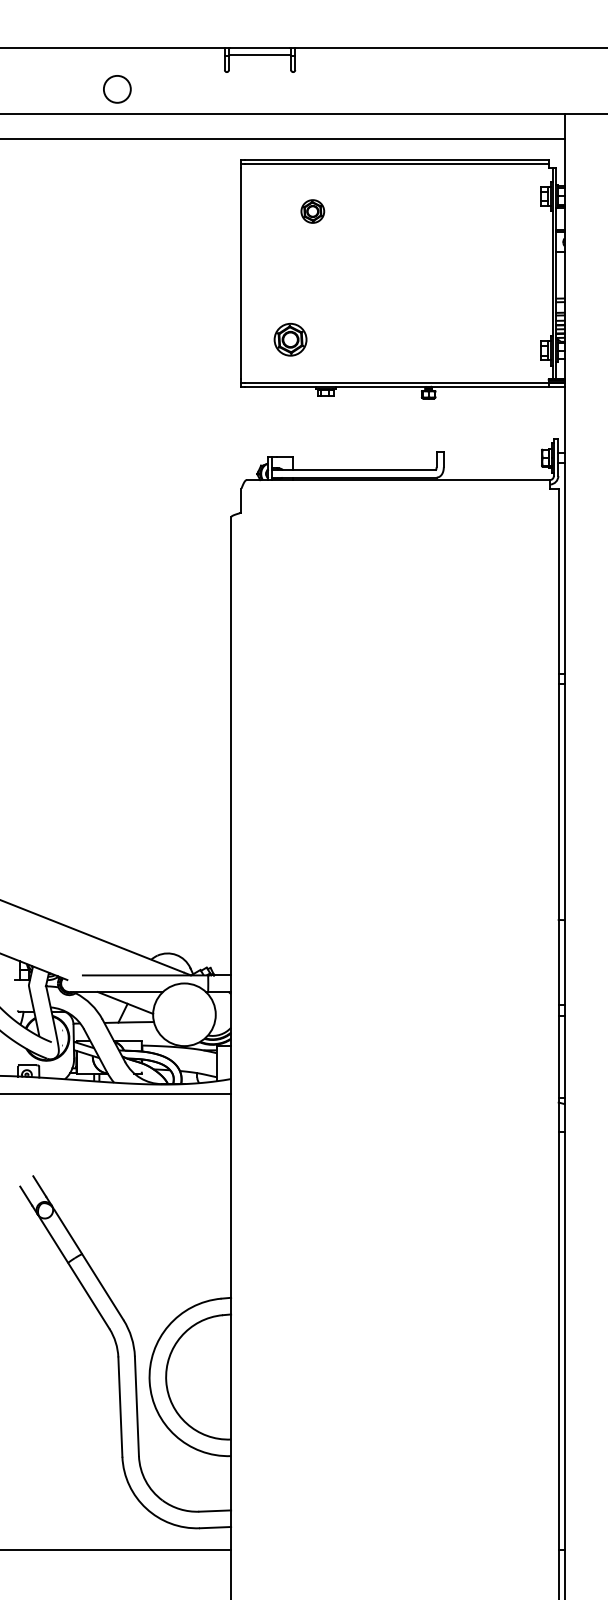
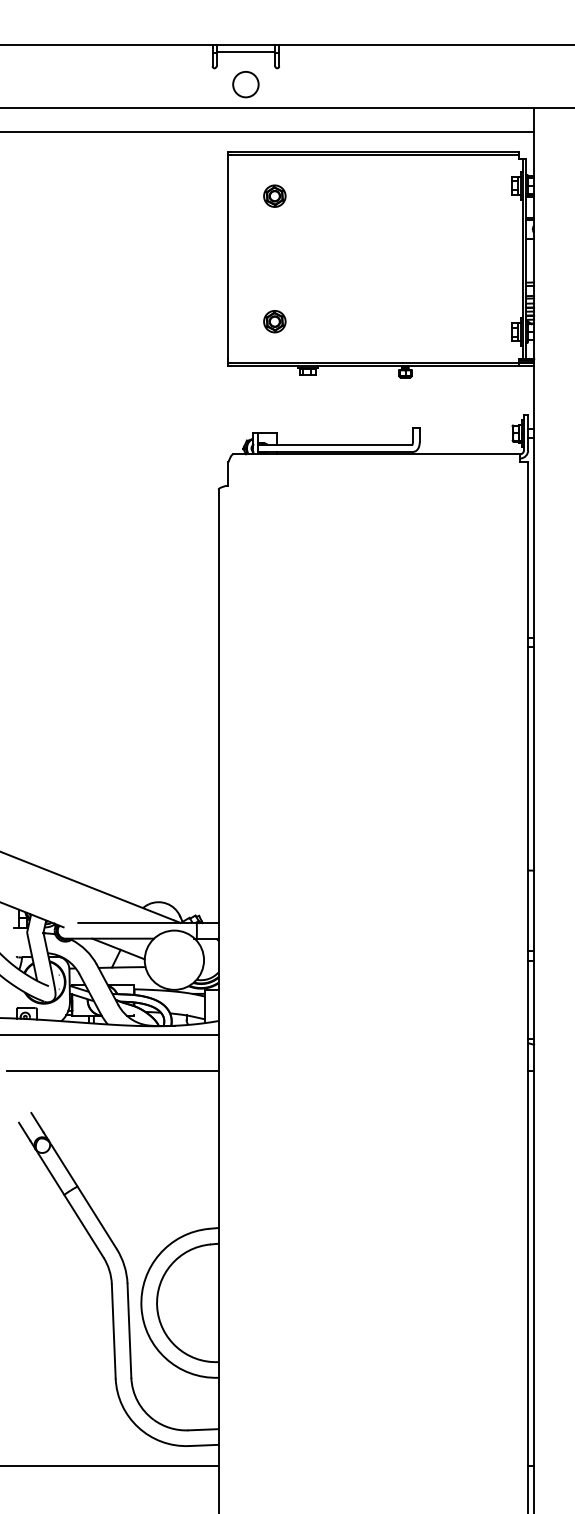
circle: (116, 89) -> (245, 84), moved
part: (312, 210) -> (274, 195), moved
part: (290, 339) -> (274, 321), size x0.71
line: (119, 1132) -> (112, 1071), added

